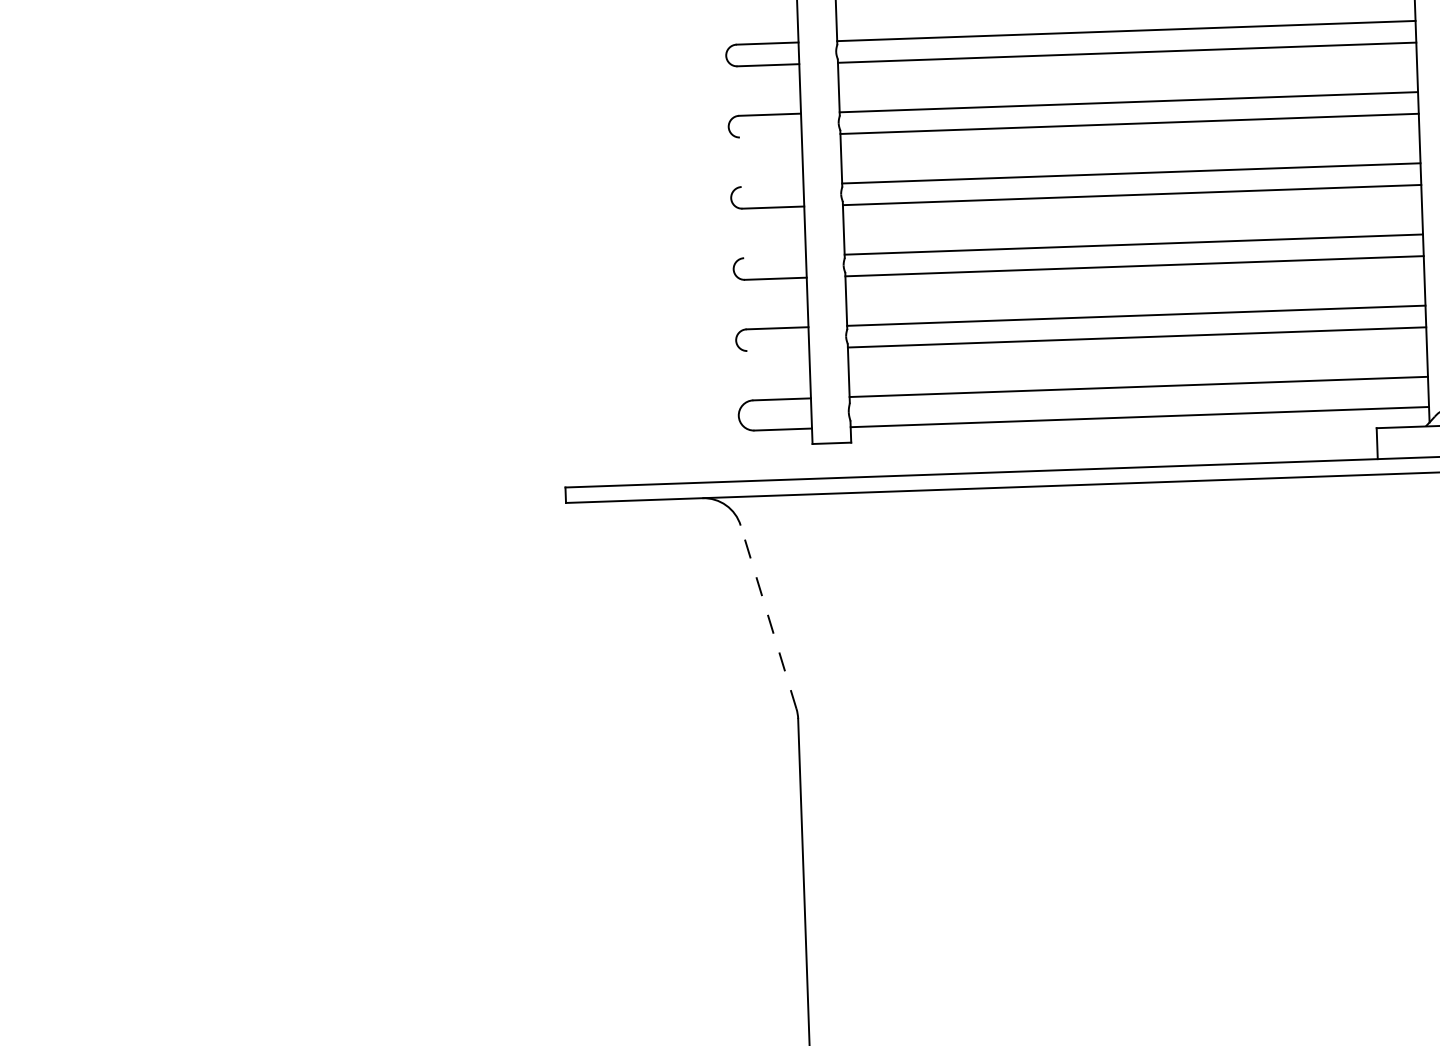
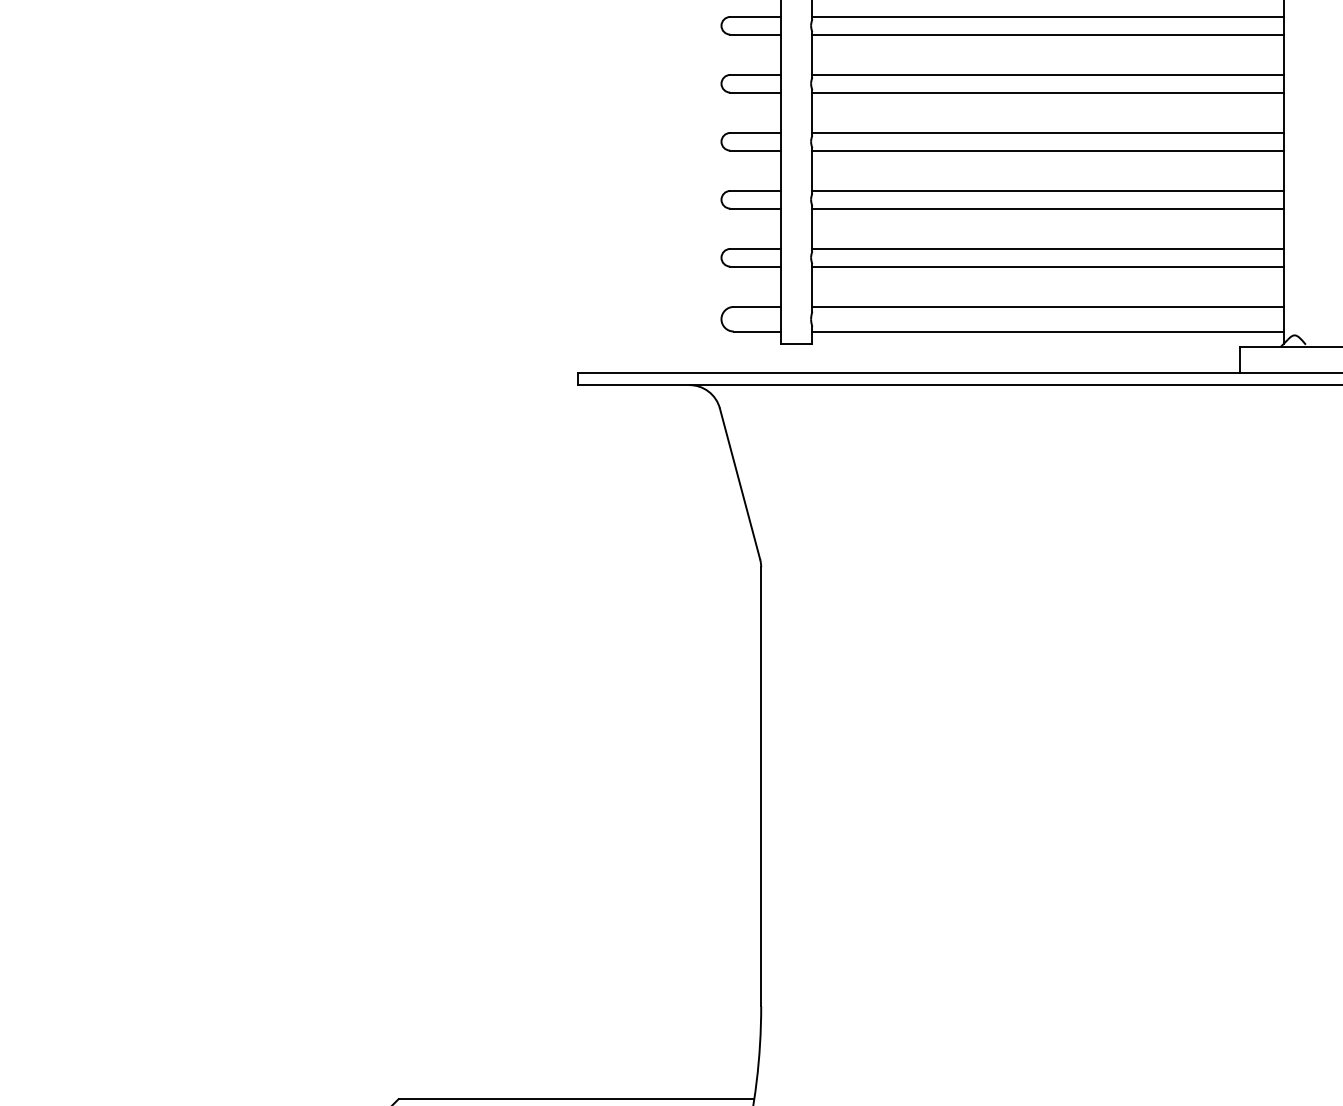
line: (770, 136) -> (755, 92), added
line: (772, 185) -> (755, 132), added
line: (775, 256) -> (755, 190), added
line: (778, 349) -> (755, 266), added
line: (767, 616) -> (739, 483), dashed -> solid

